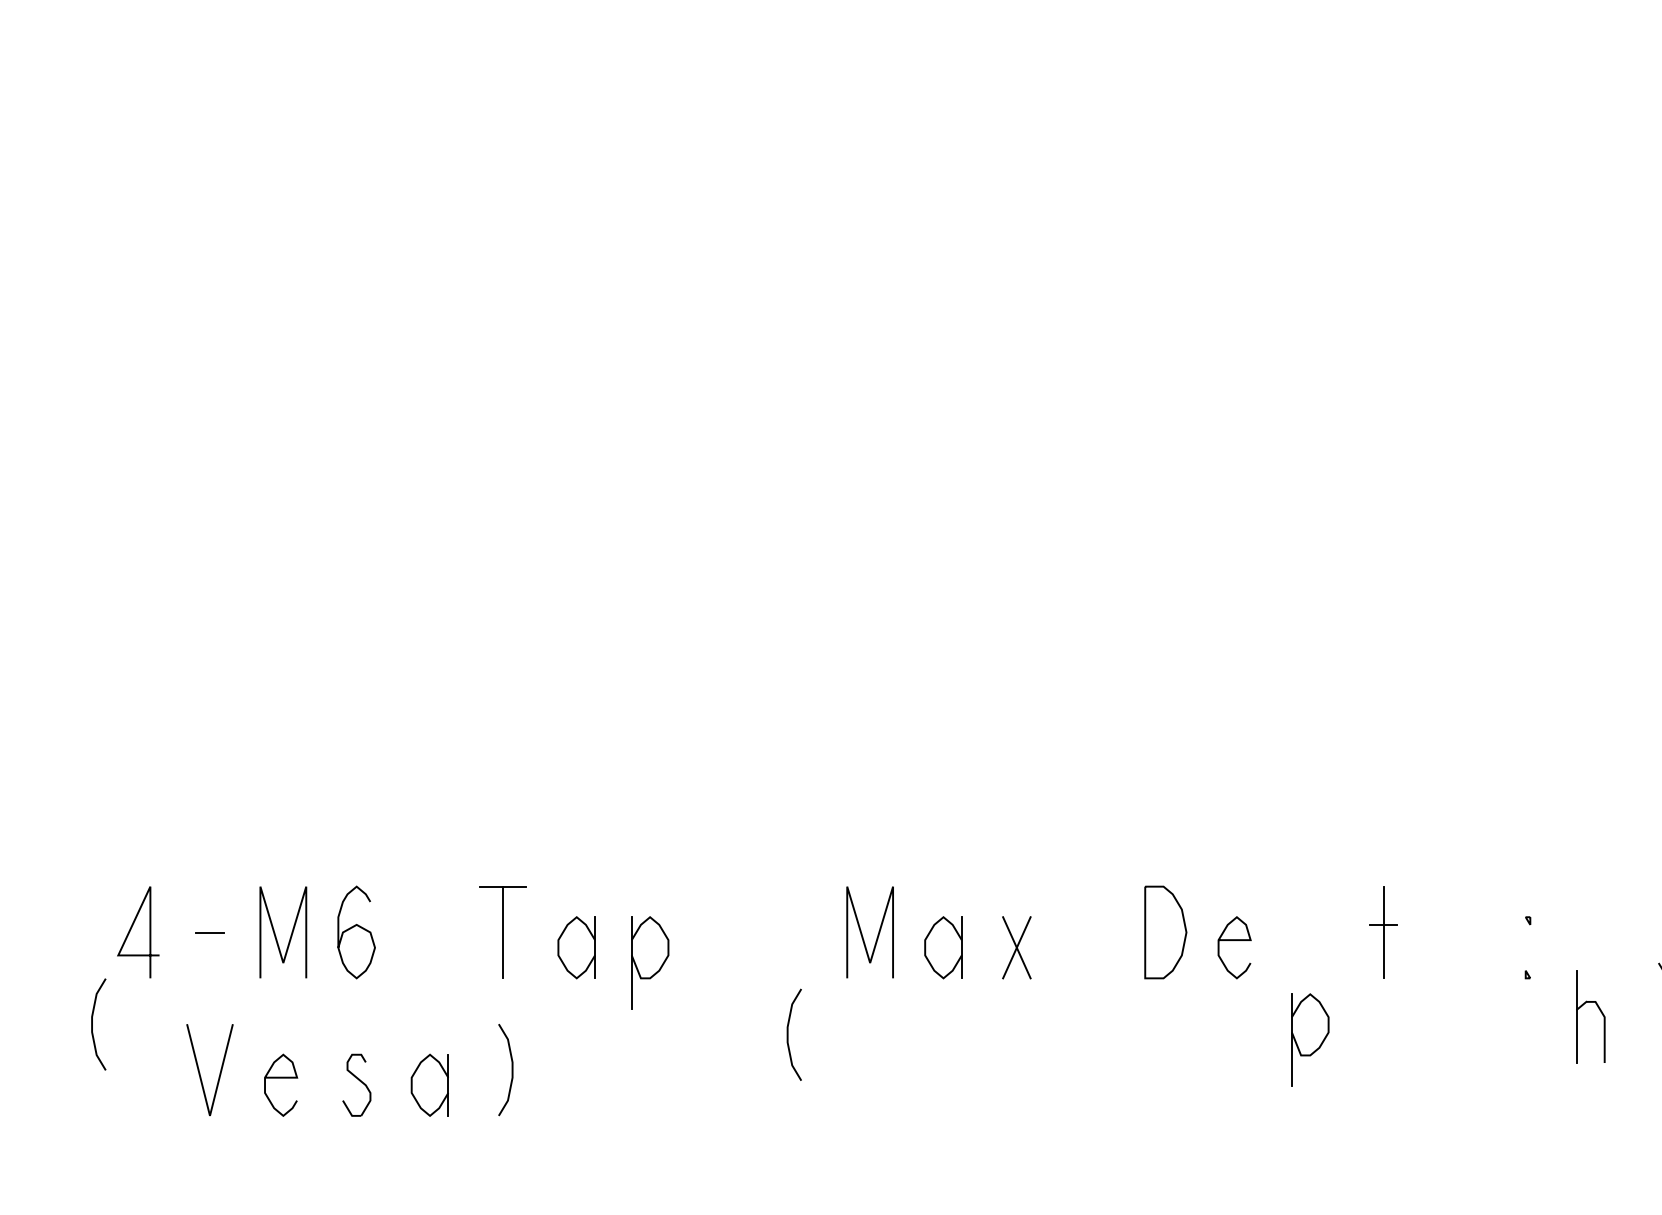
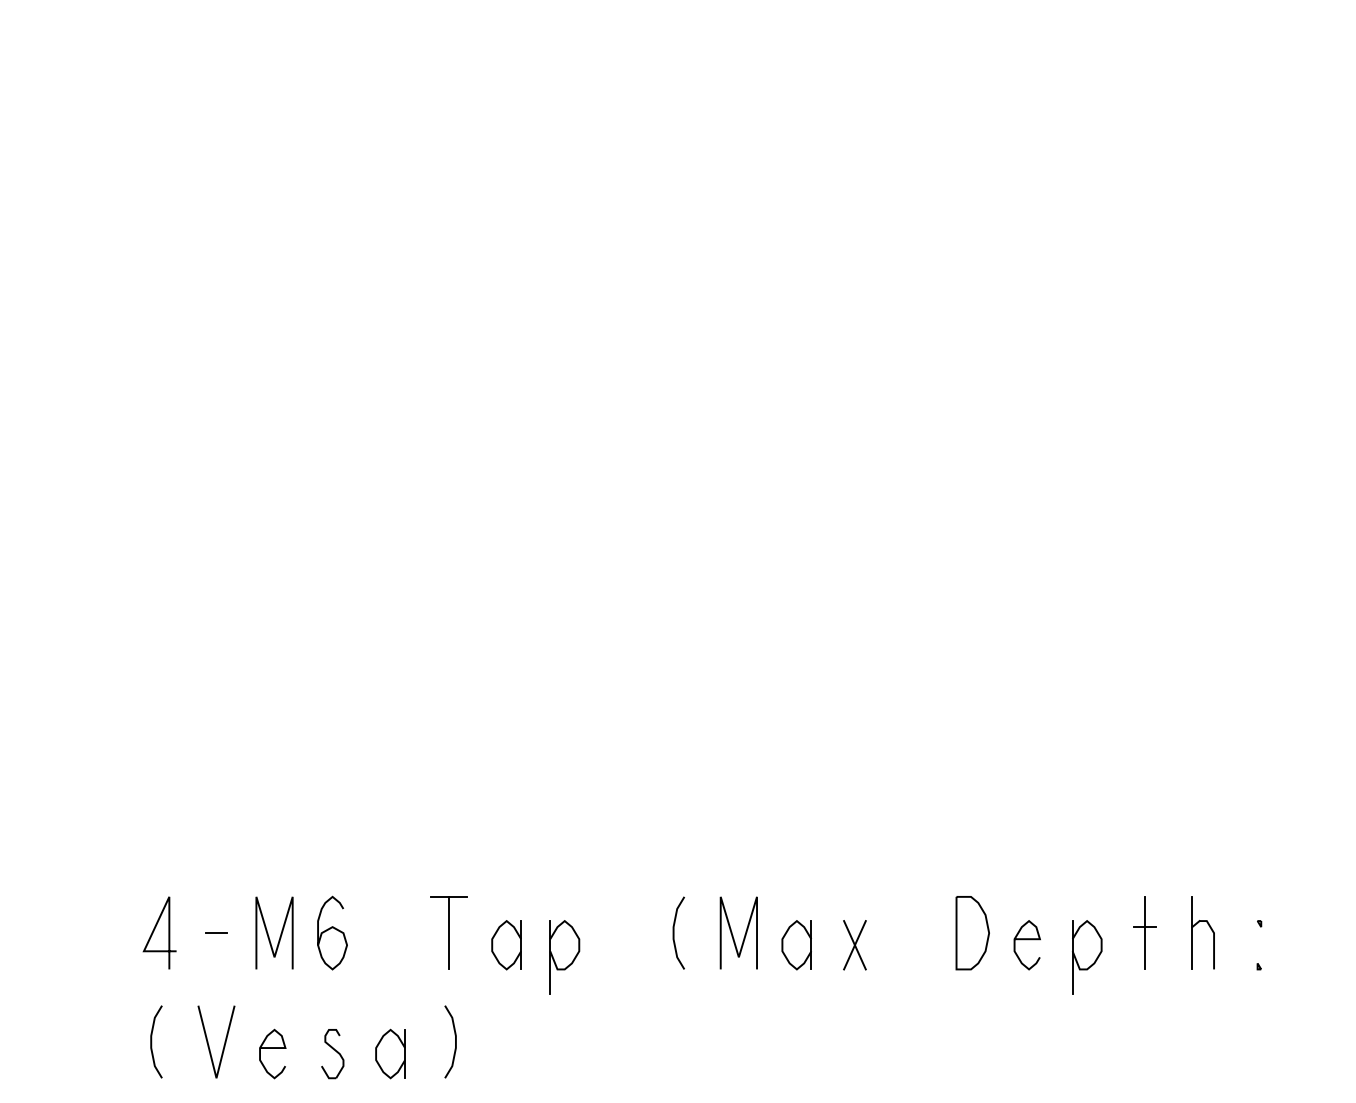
part: (1600, 1012) -> (1210, 929), moved
curve: (93, 1023) -> (152, 1041), moved
curve: (788, 1034) -> (674, 932), moved
part: (1310, 1040) -> (1087, 957), moved

